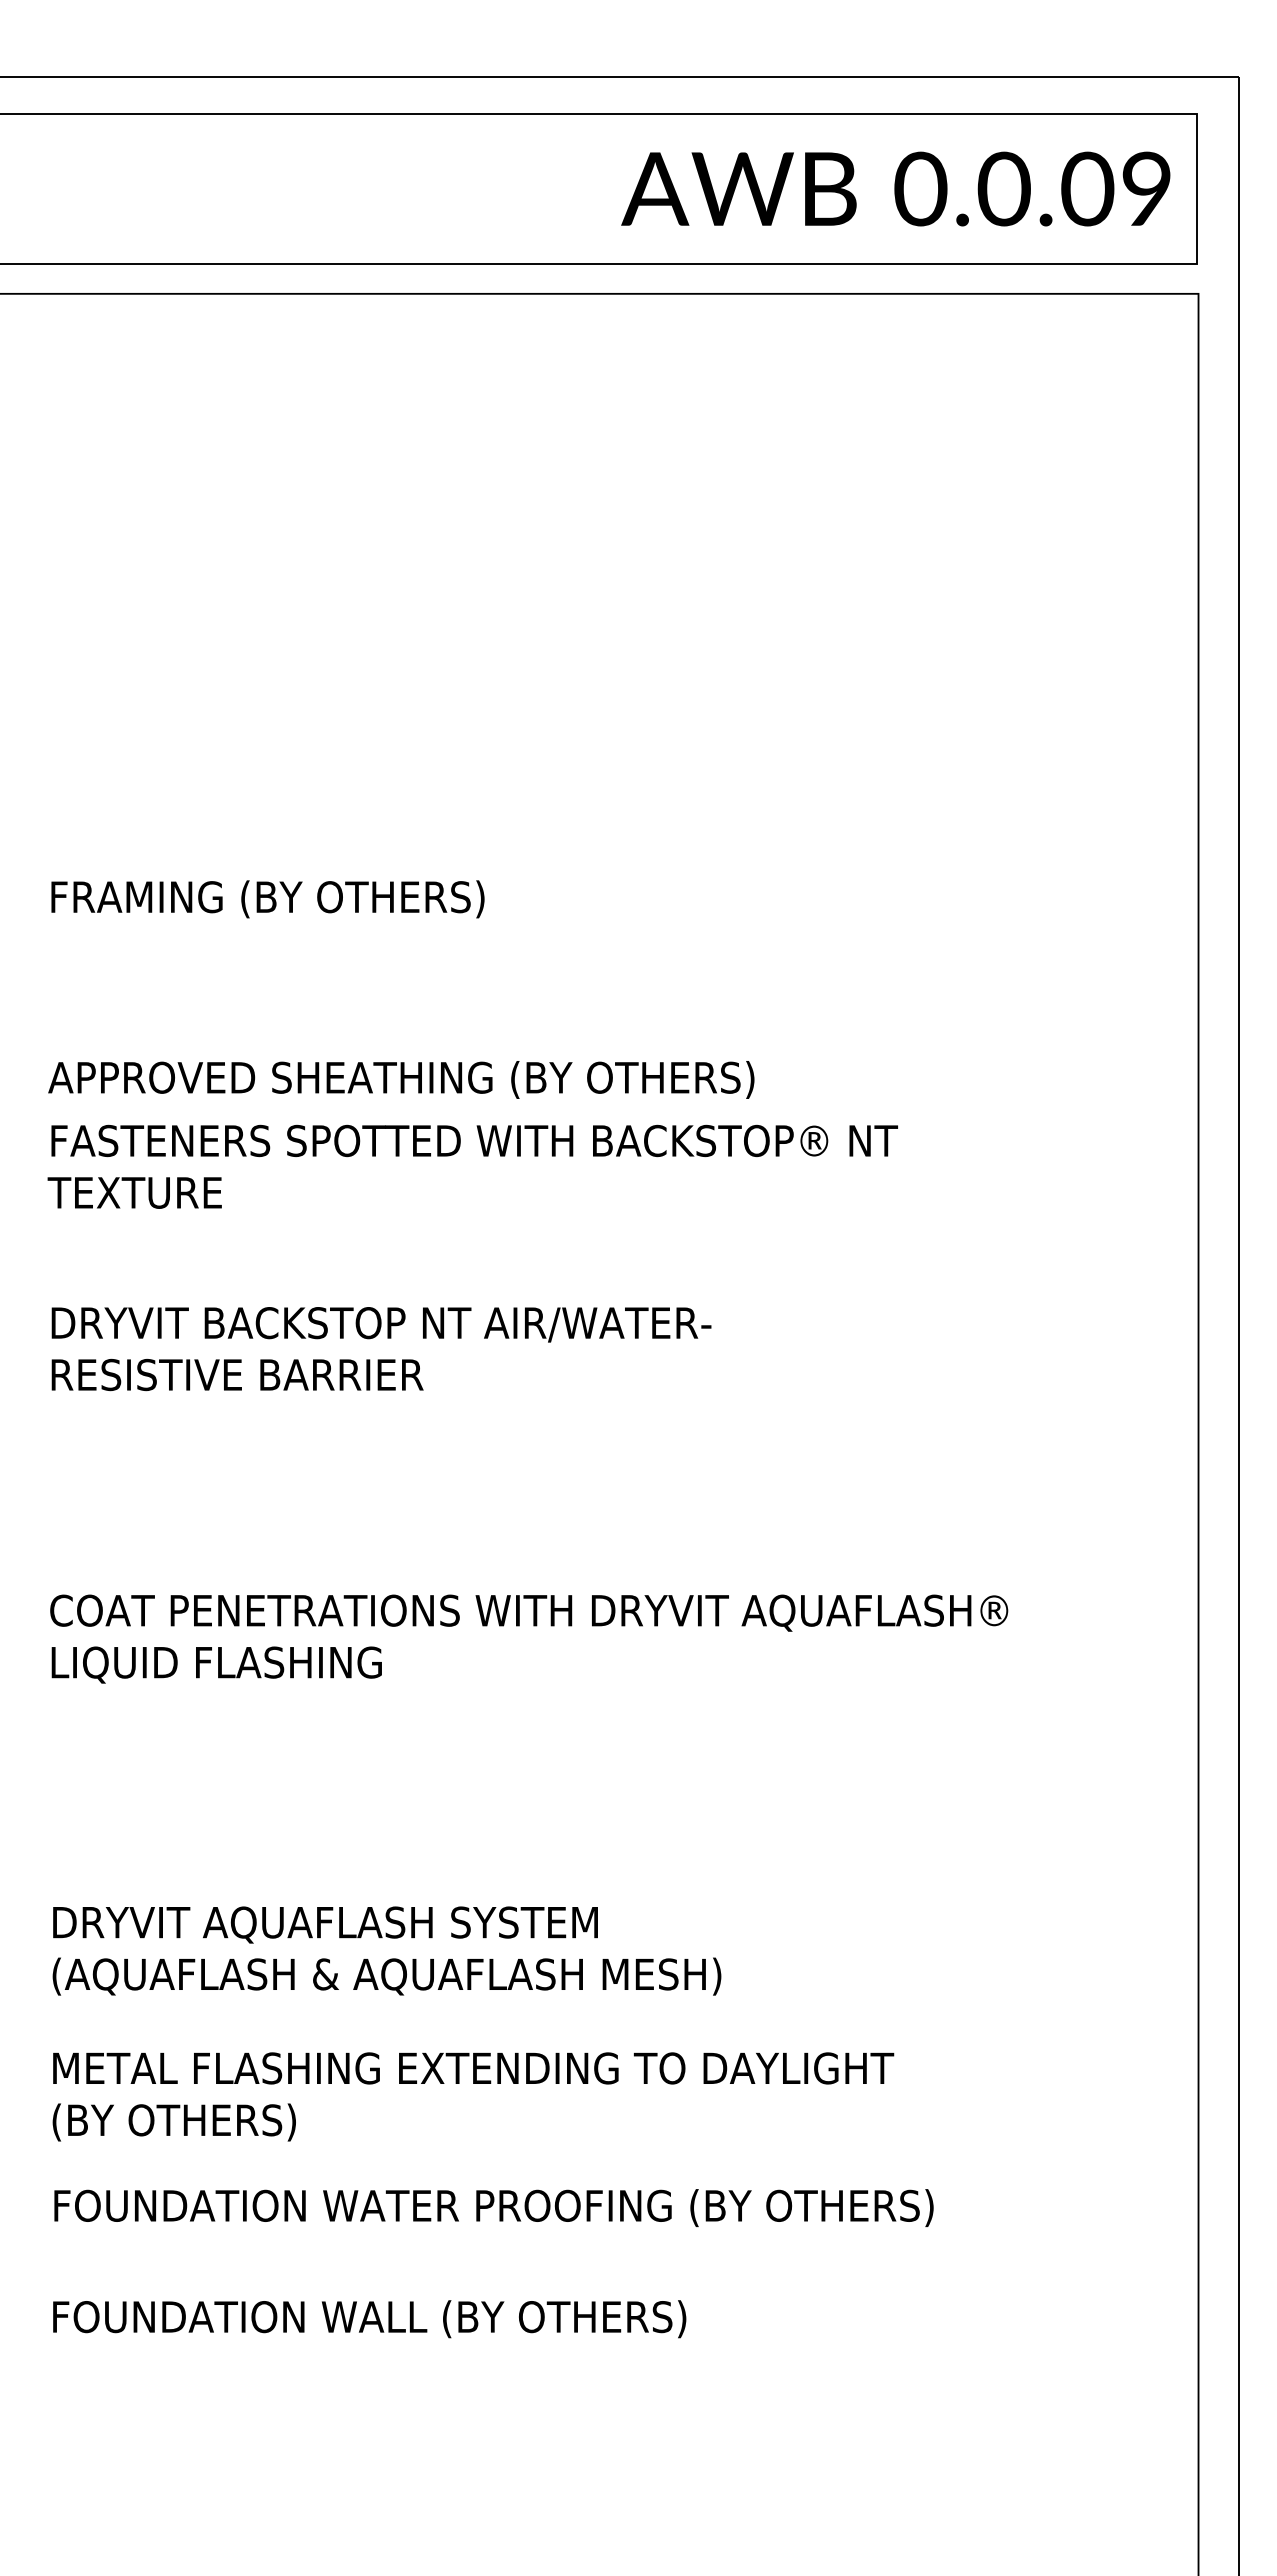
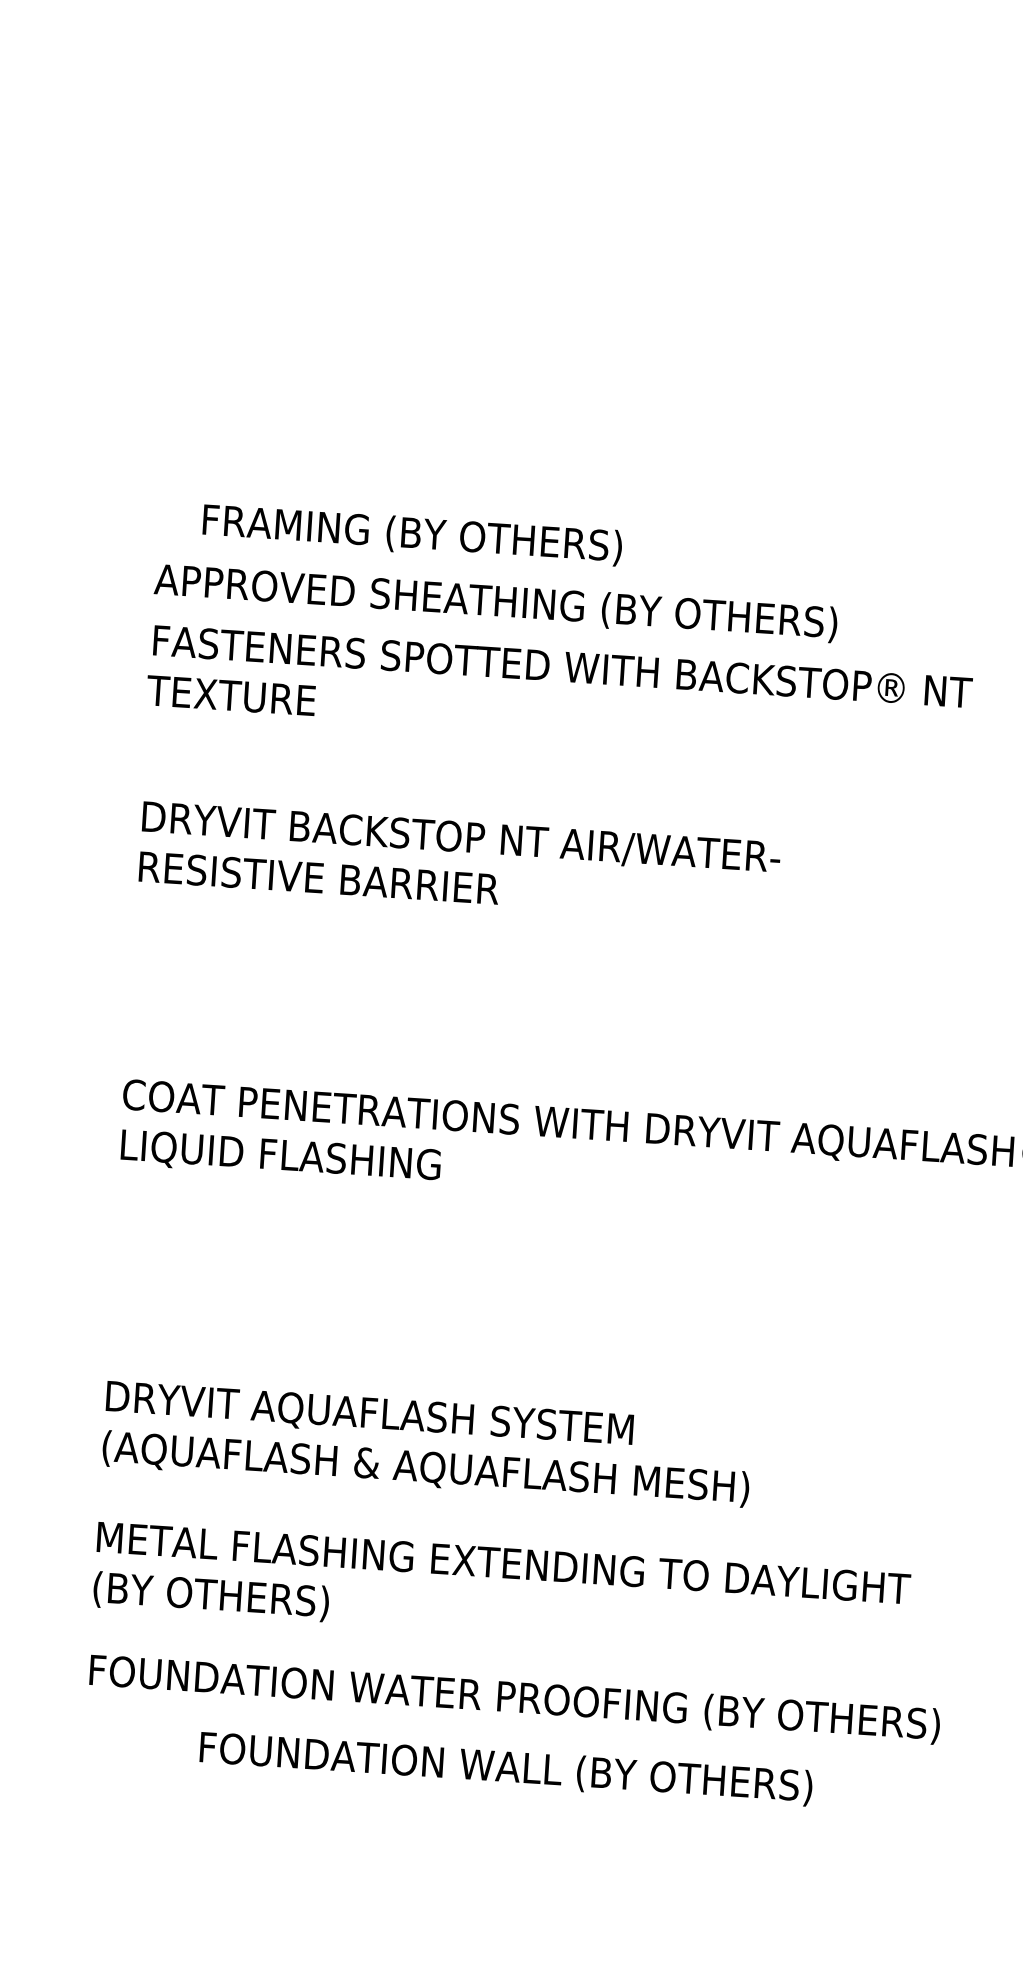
text: (267, 899) -> (412, 535), moved
text: (369, 2319) -> (505, 1769), moved

